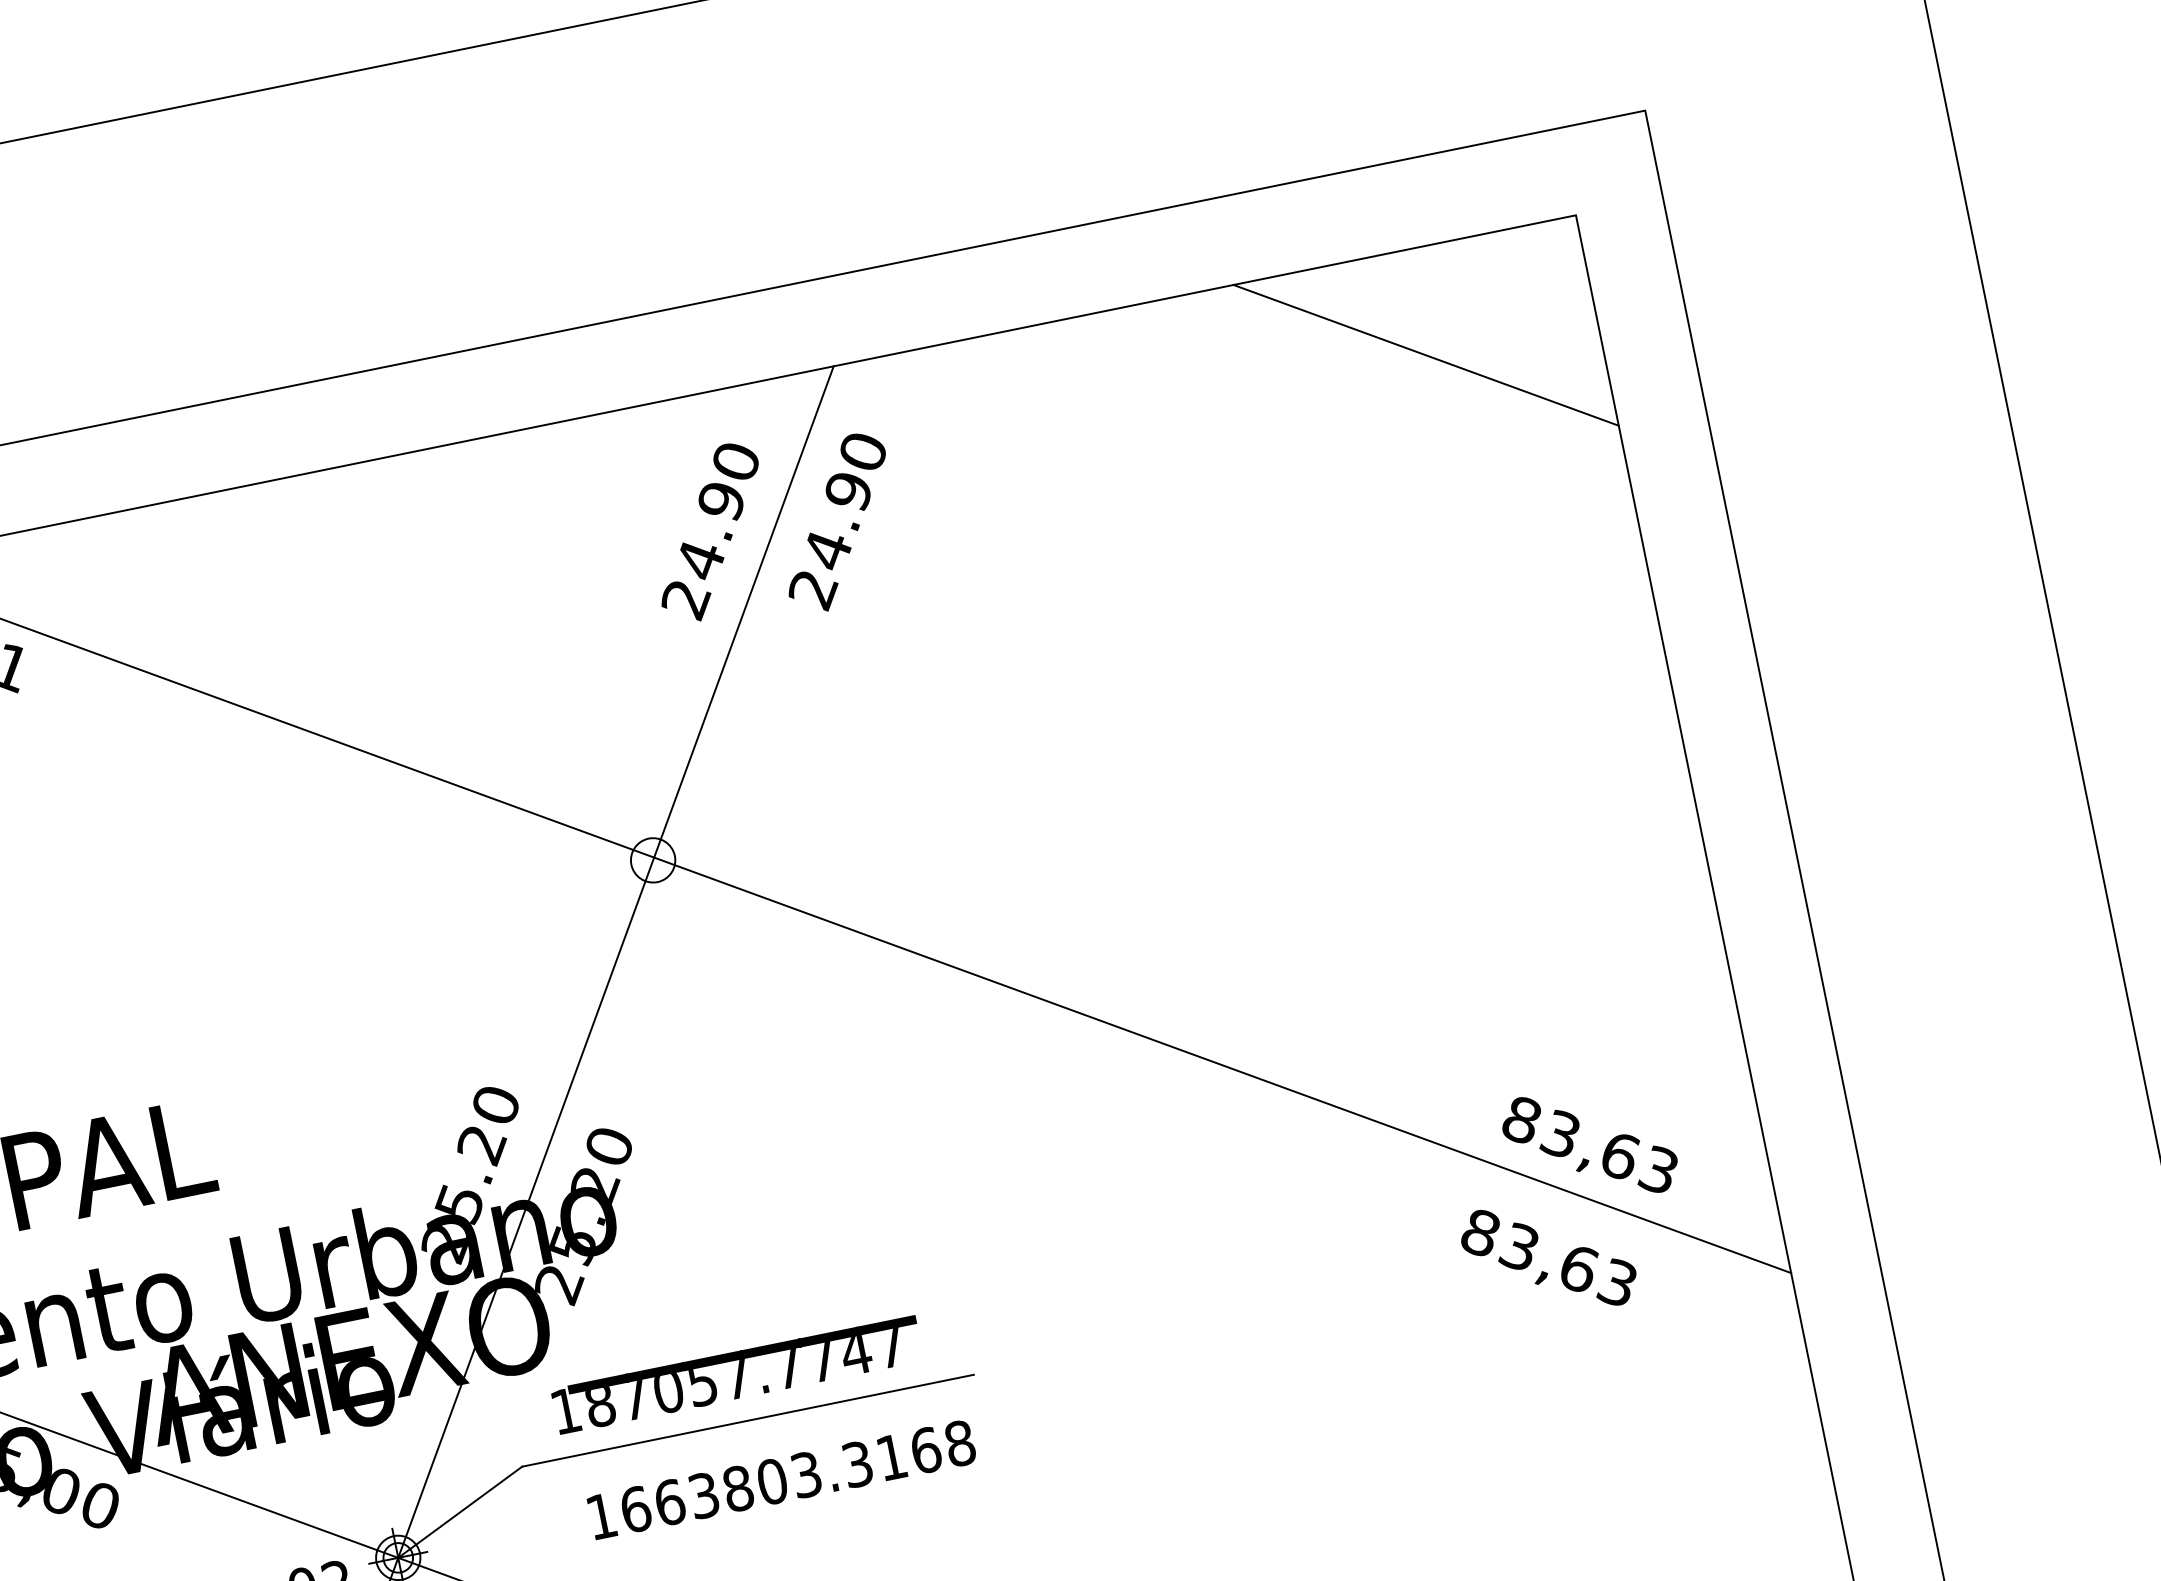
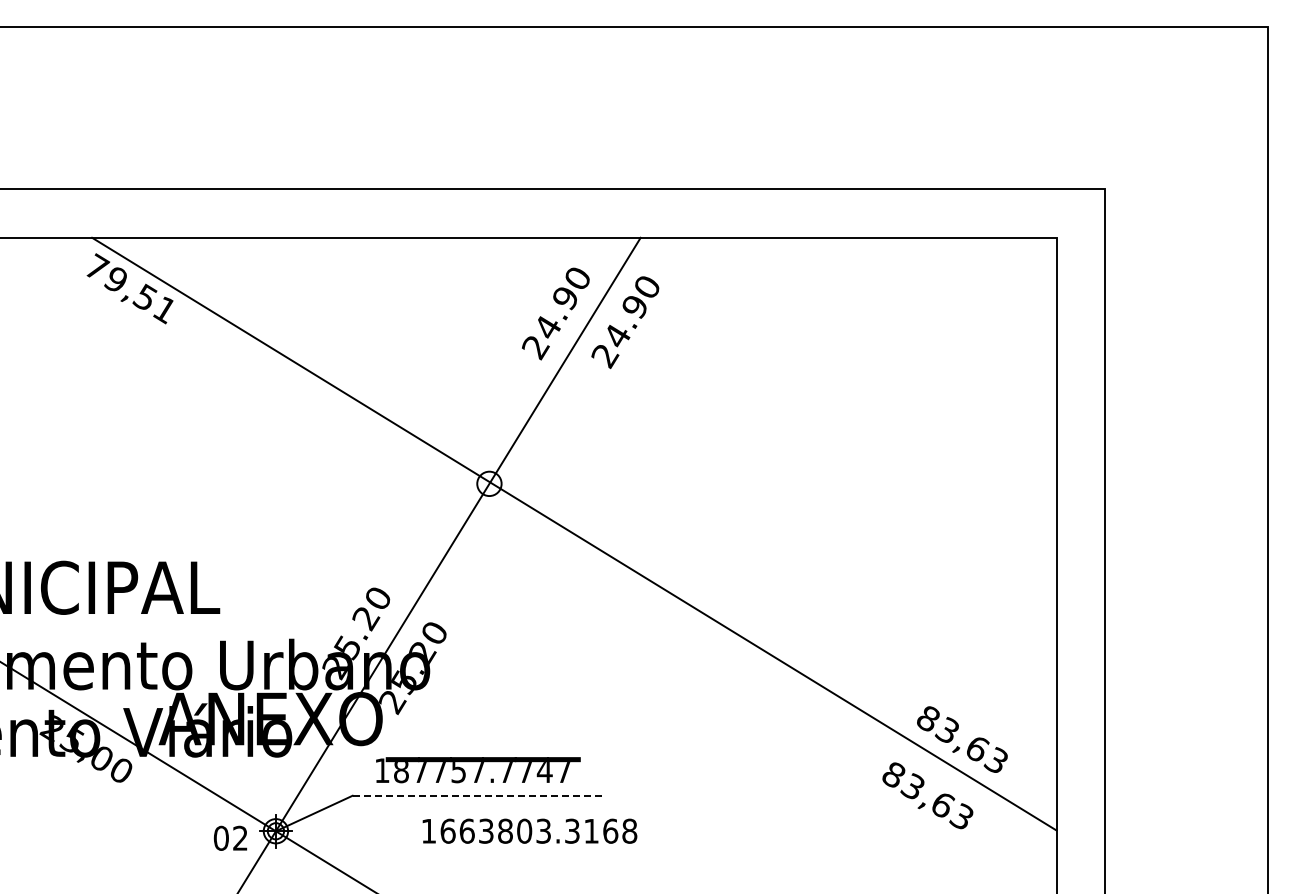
line: (1425, 354) -> (960, 296), removed
text: (668, 1393) -> (439, 772), 187057.7747 -> 187757.7747
line: (748, 1420) -> (479, 795), solid -> dashed
text: (780, 1478) -> (529, 830), moved

